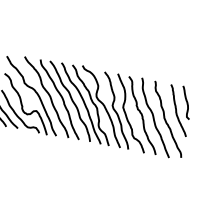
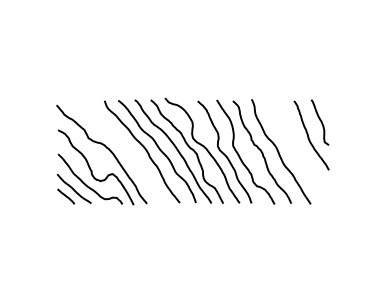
curve: (48, 95) -> (125, 148), removed
curve: (166, 120) -> (296, 152), removed

